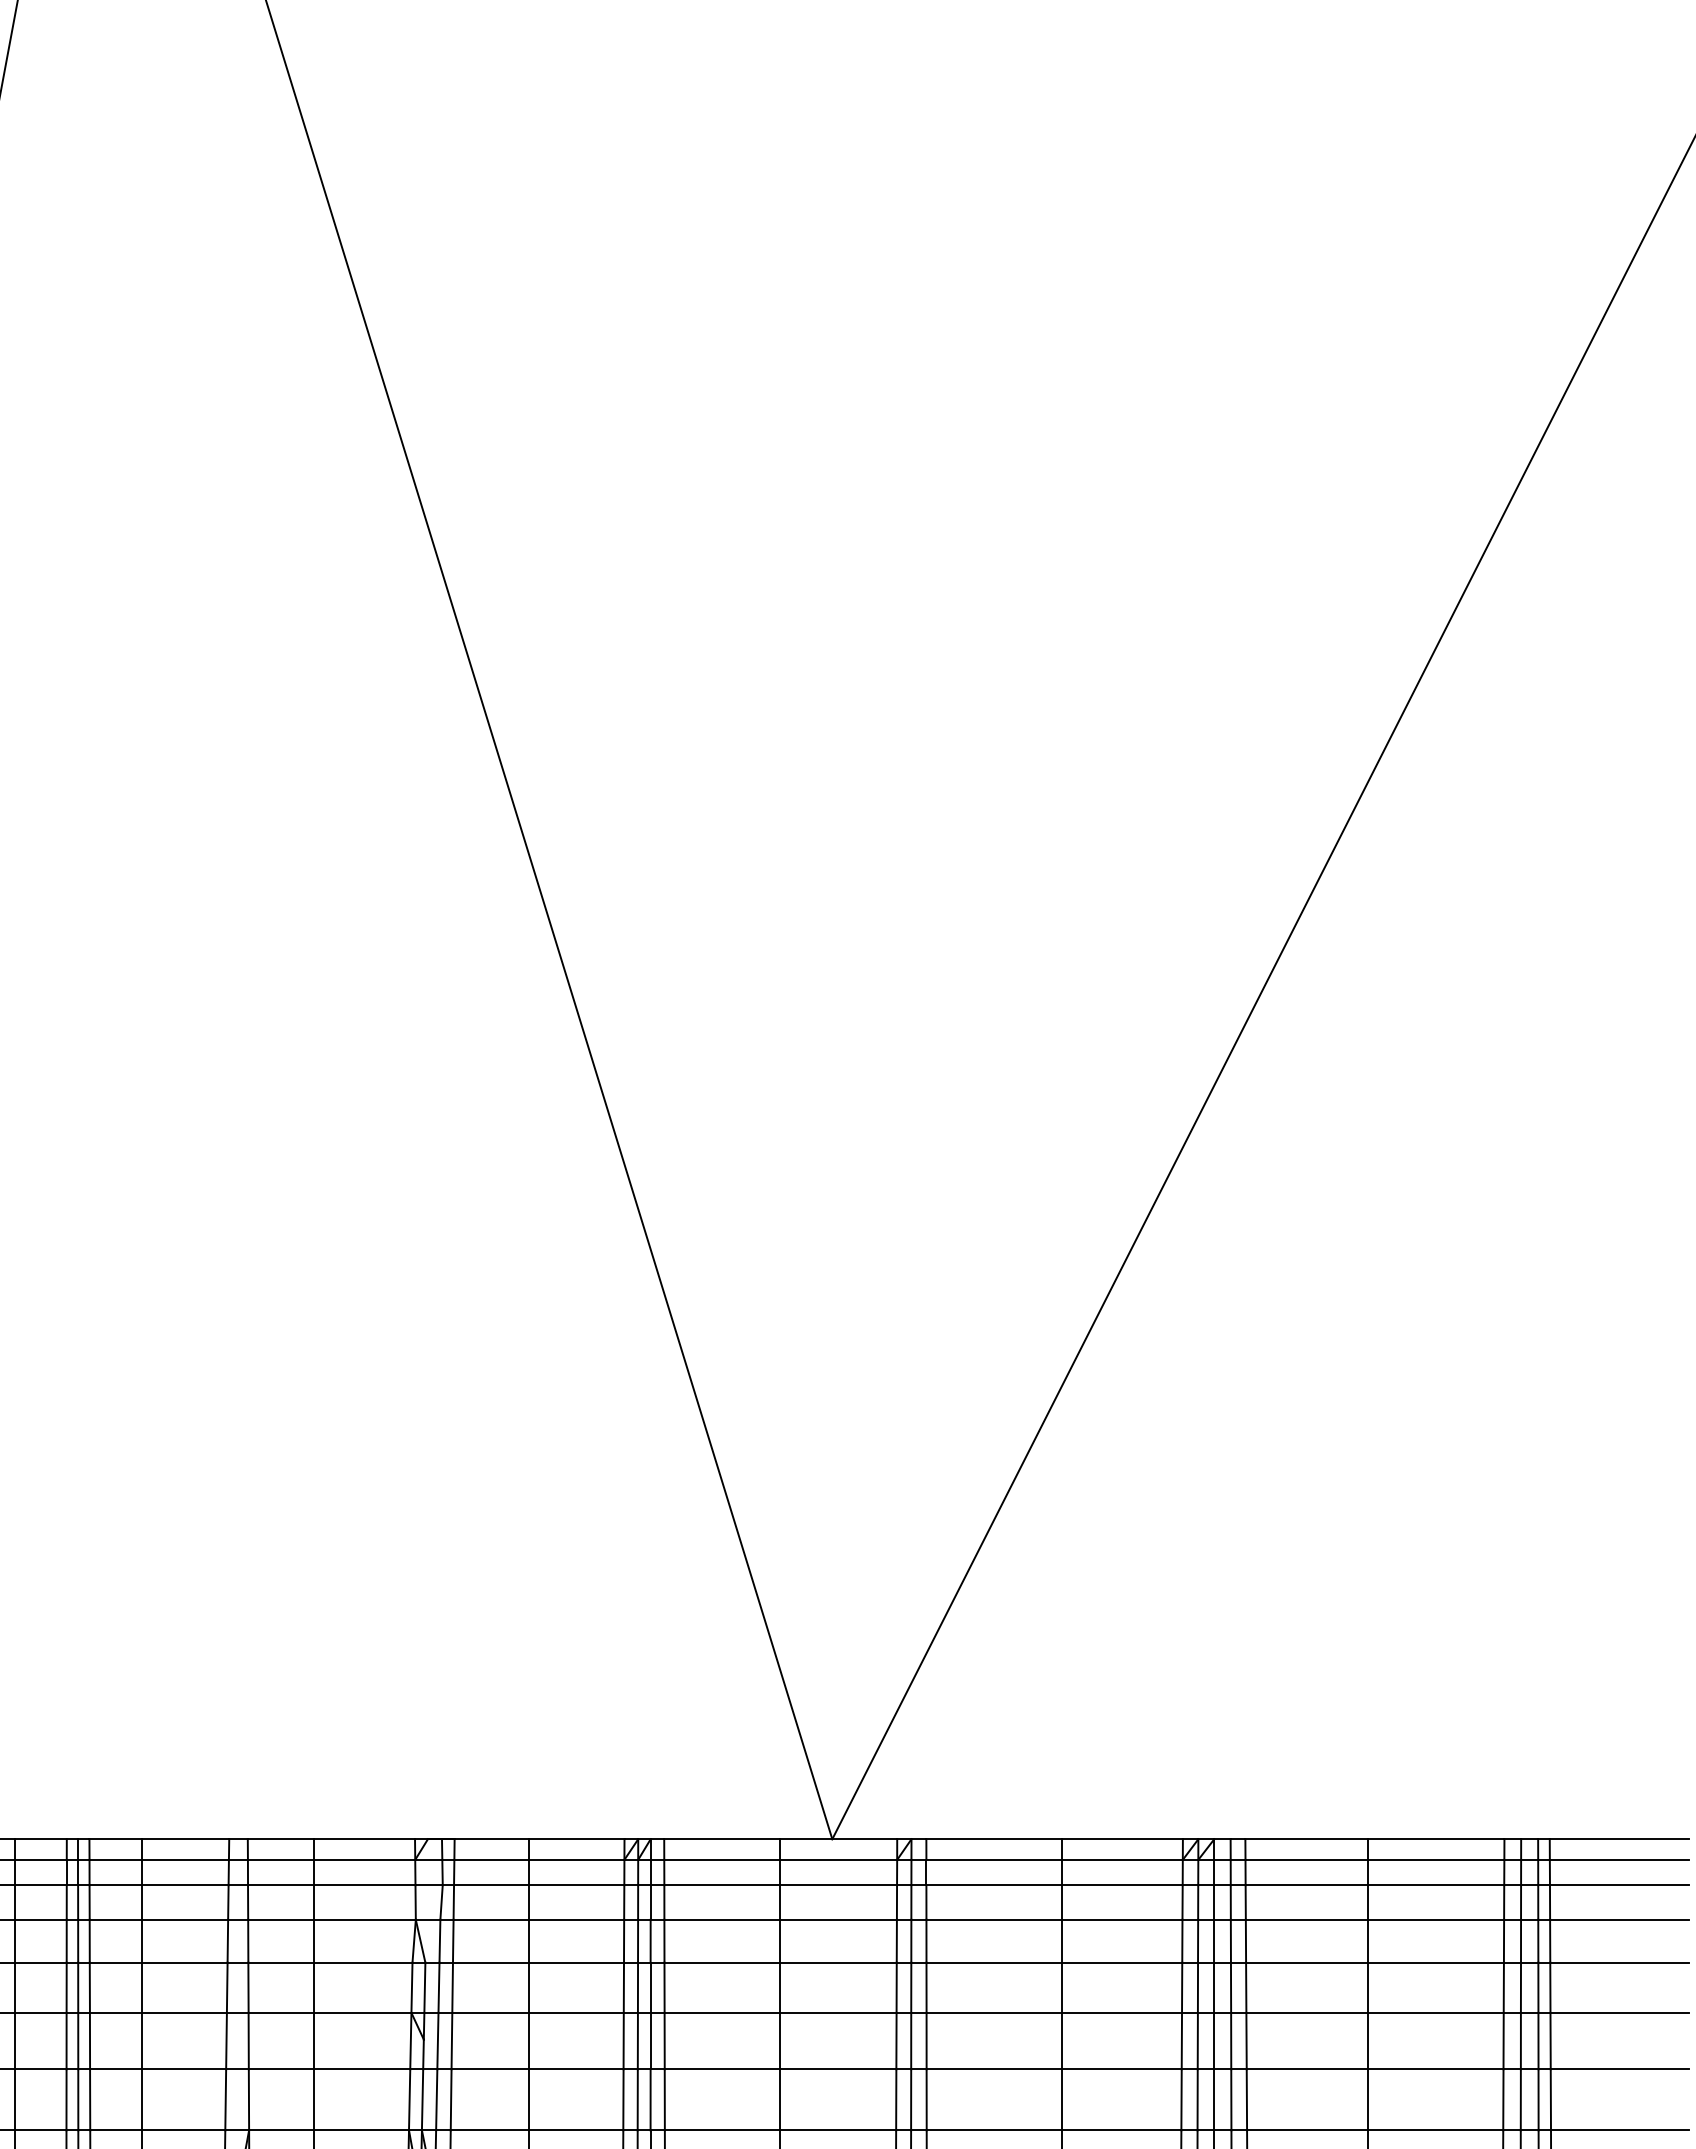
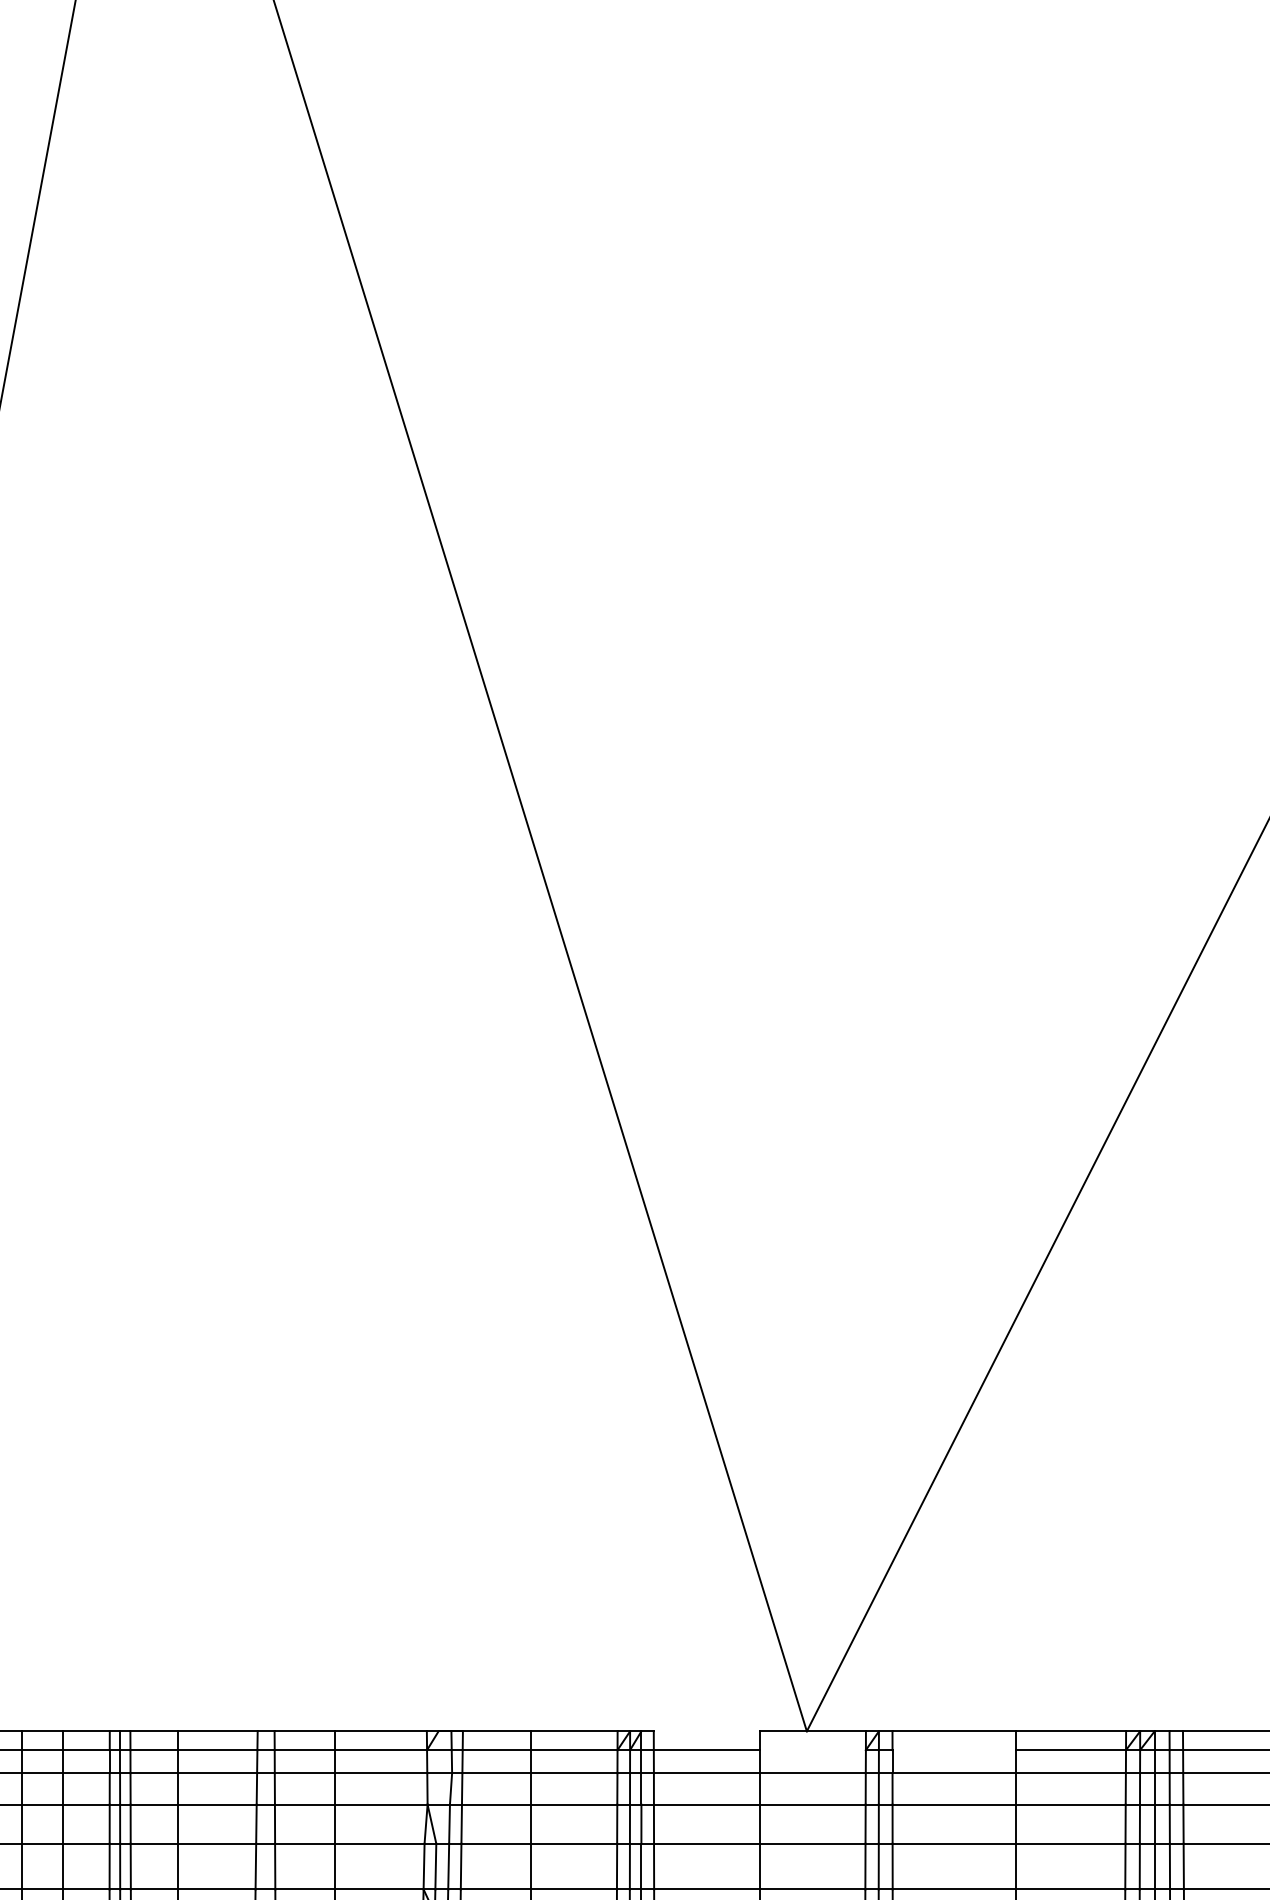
line: (722, 1839) -> (706, 1731), removed
line: (838, 1859) -> (812, 1749), removed
line: (994, 1859) -> (954, 1749), removed

